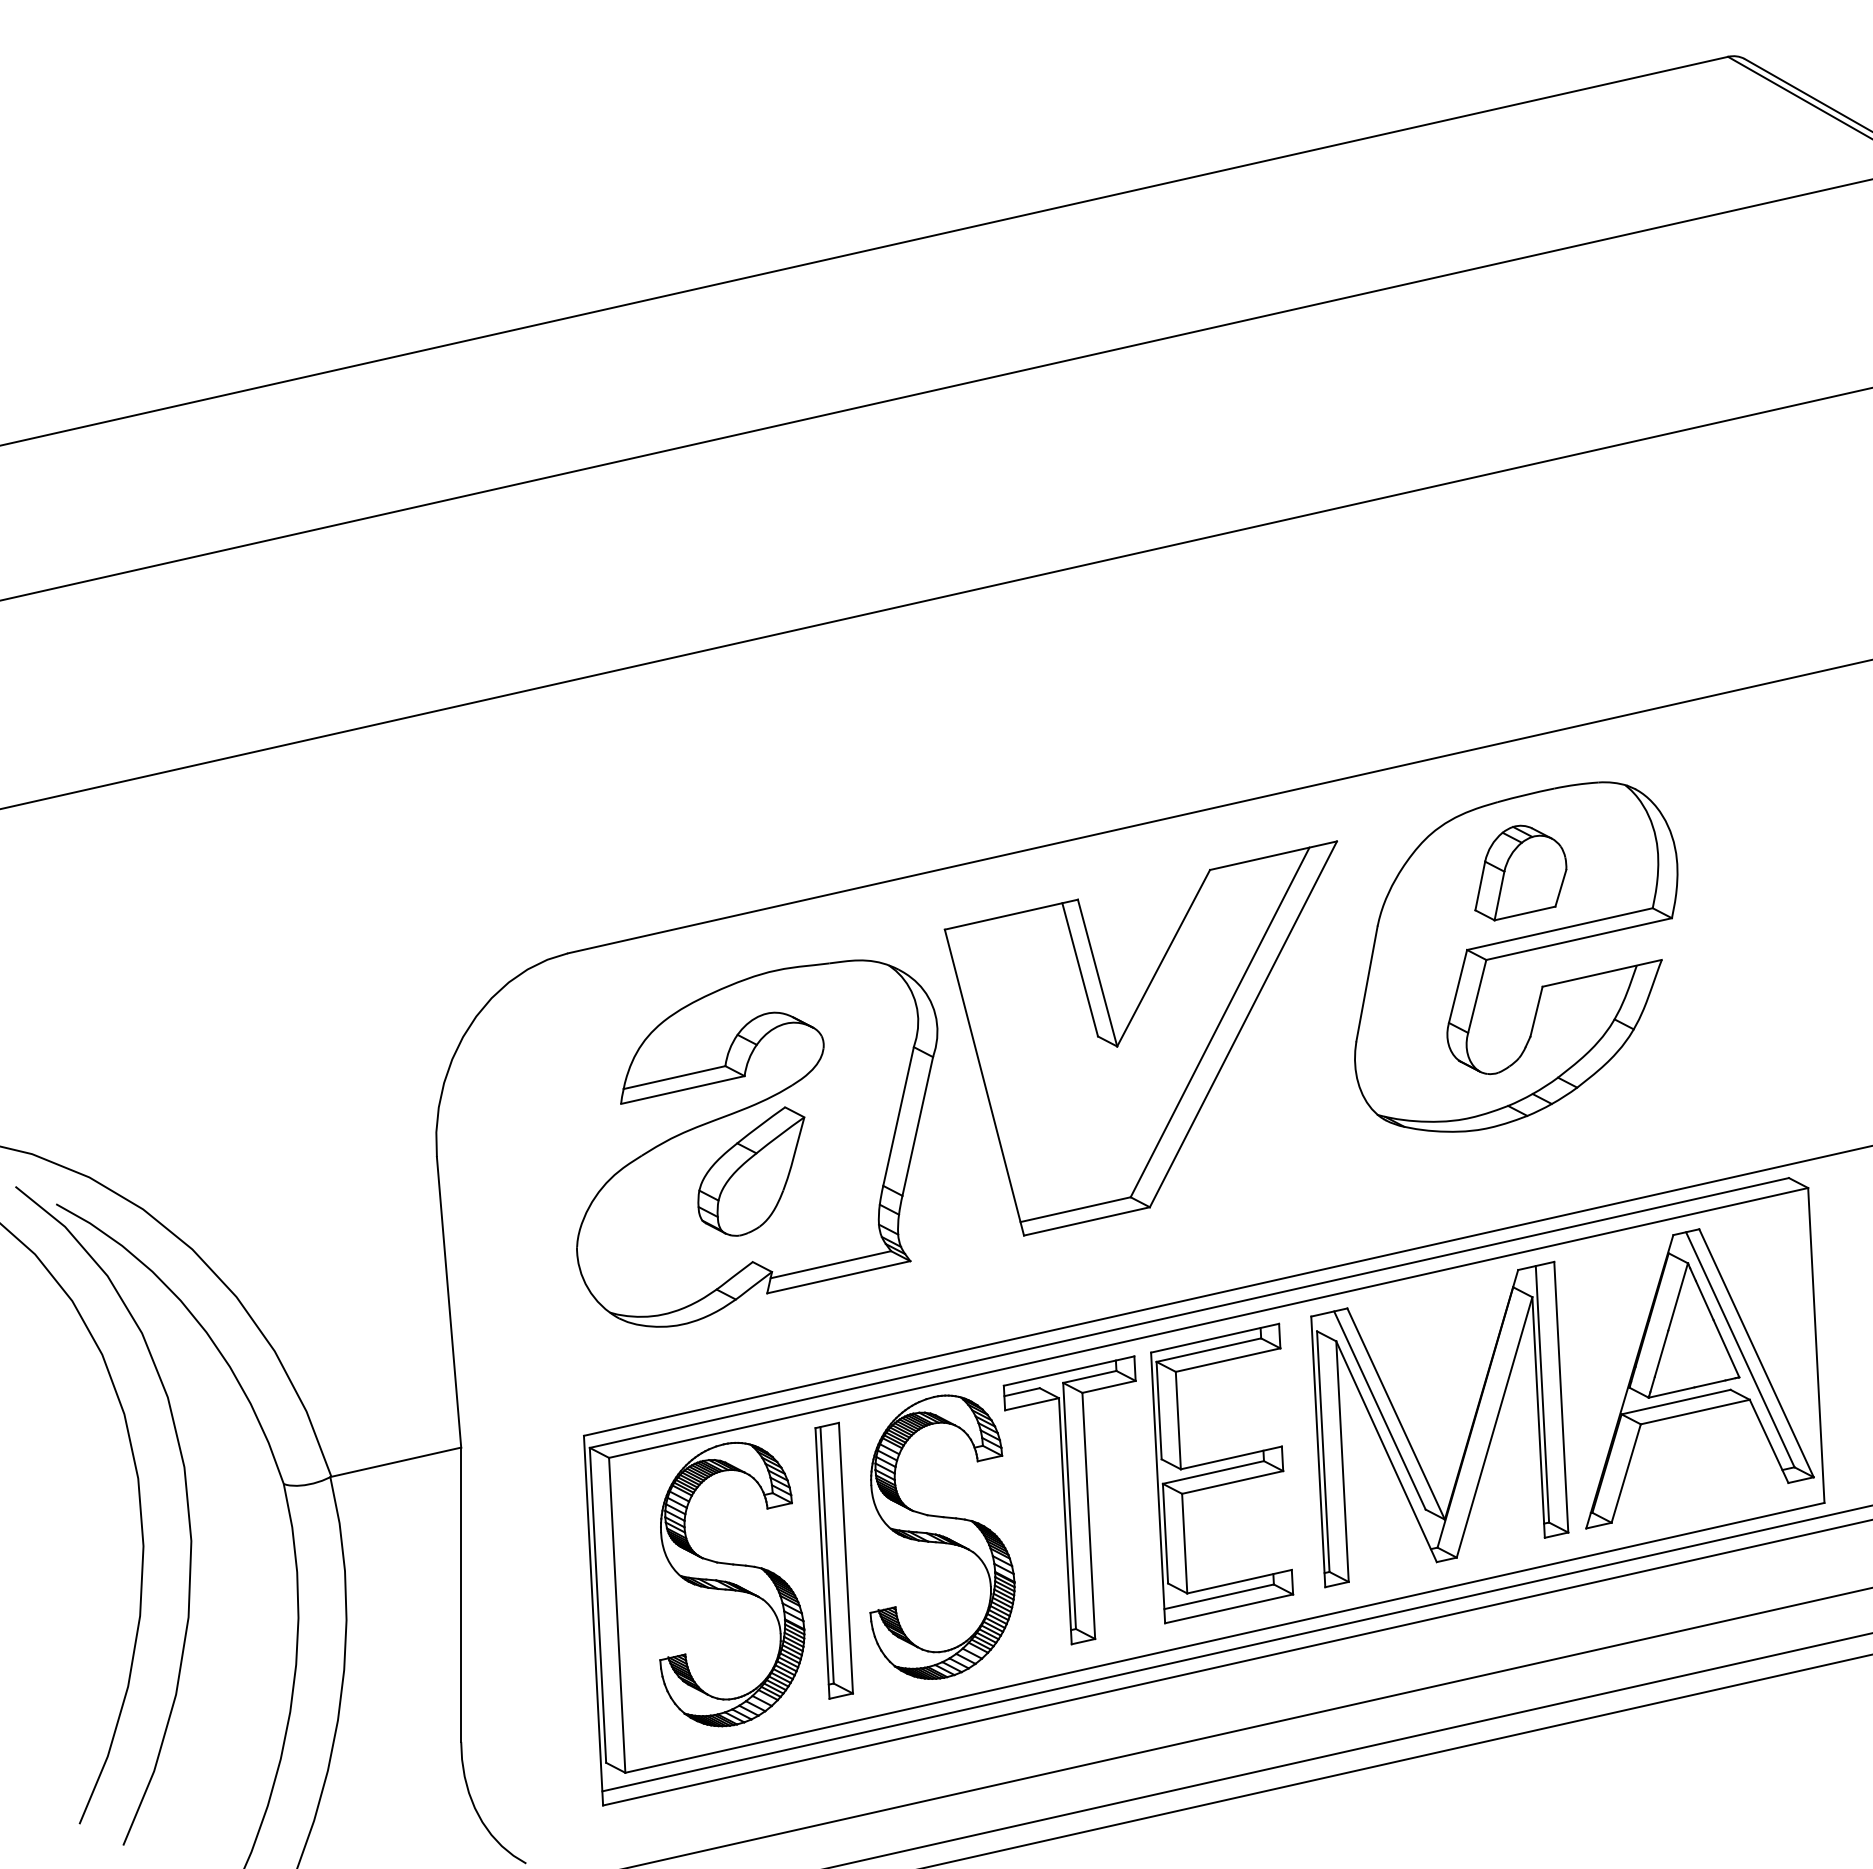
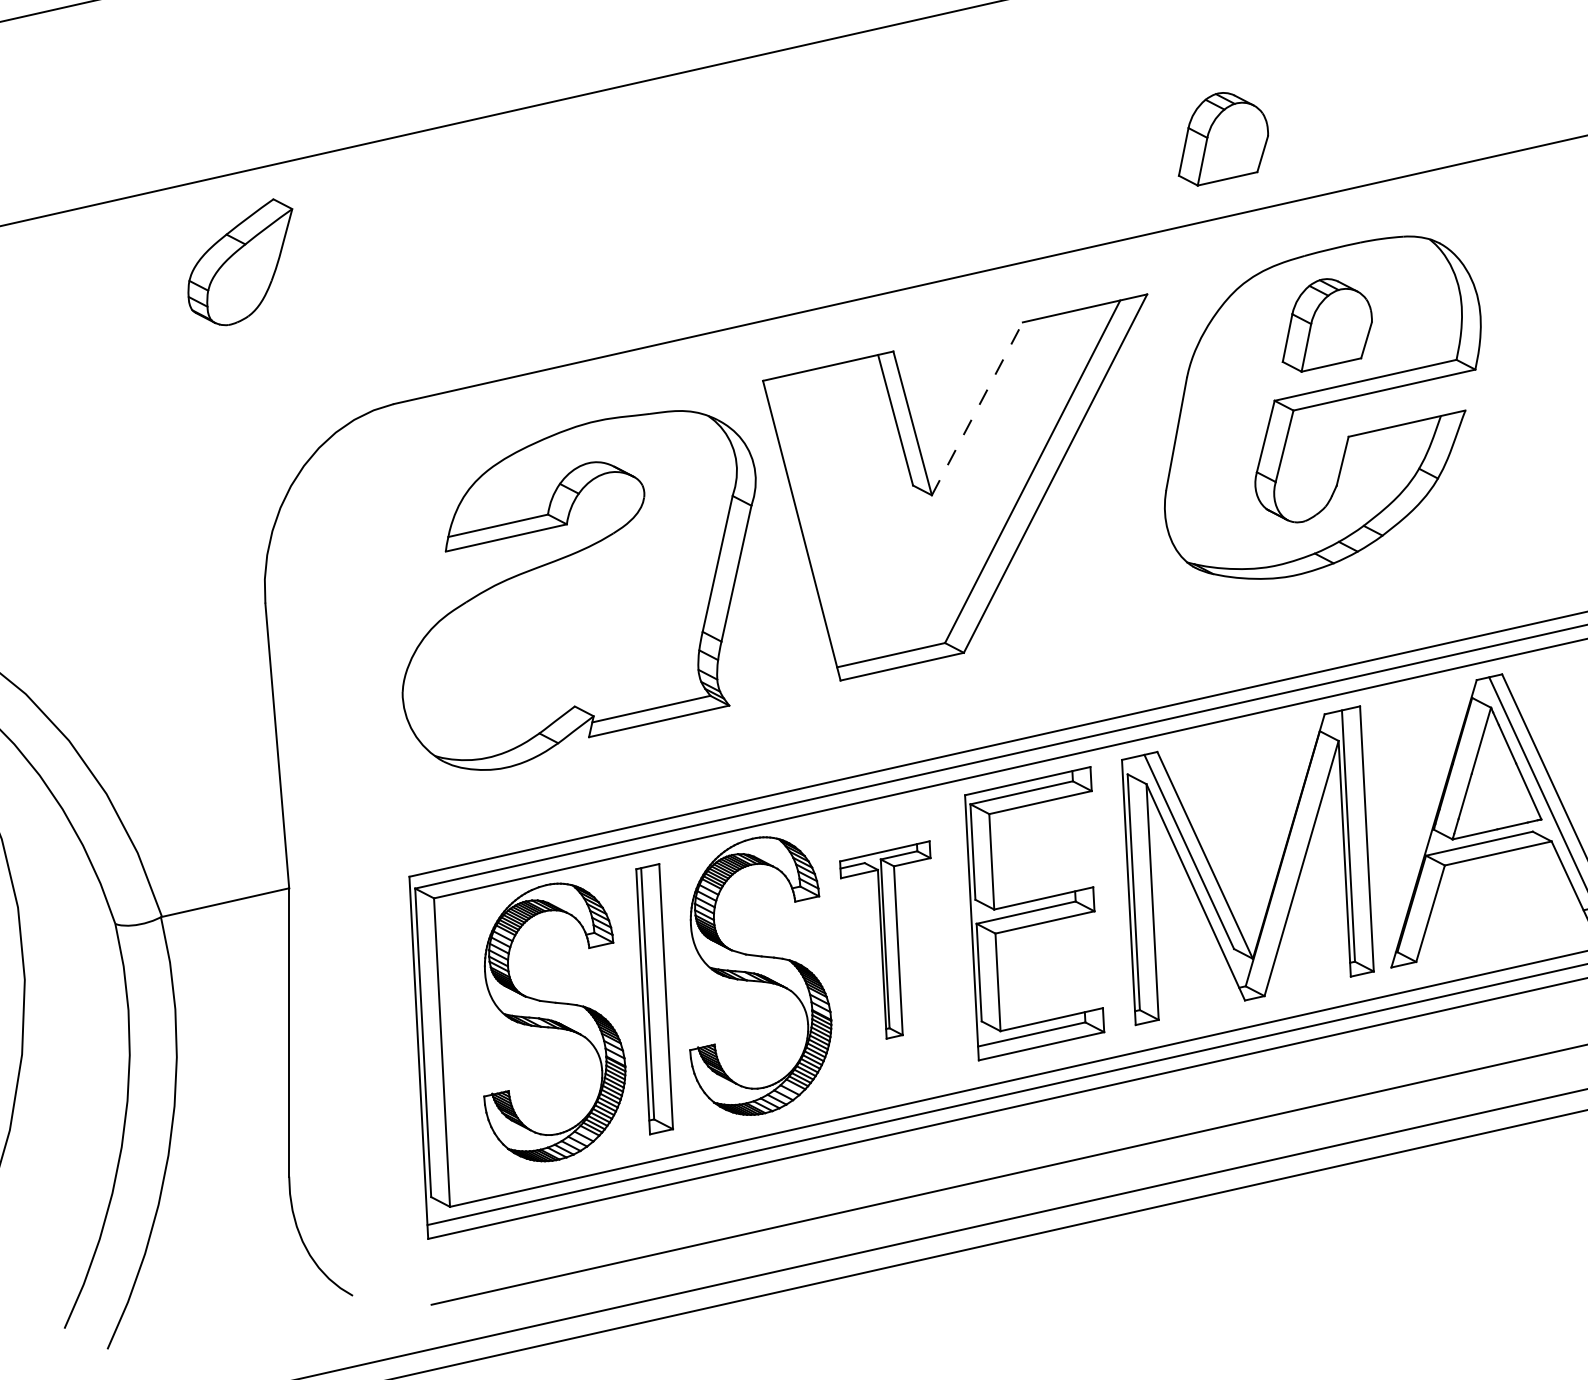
part: (1414, 682) -> (1223, 138), added
line: (1163, 958) -> (977, 409), solid -> dashed
part: (751, 1171) -> (240, 262), moved
part: (1069, 1500) -> (885, 940), size x0.7

